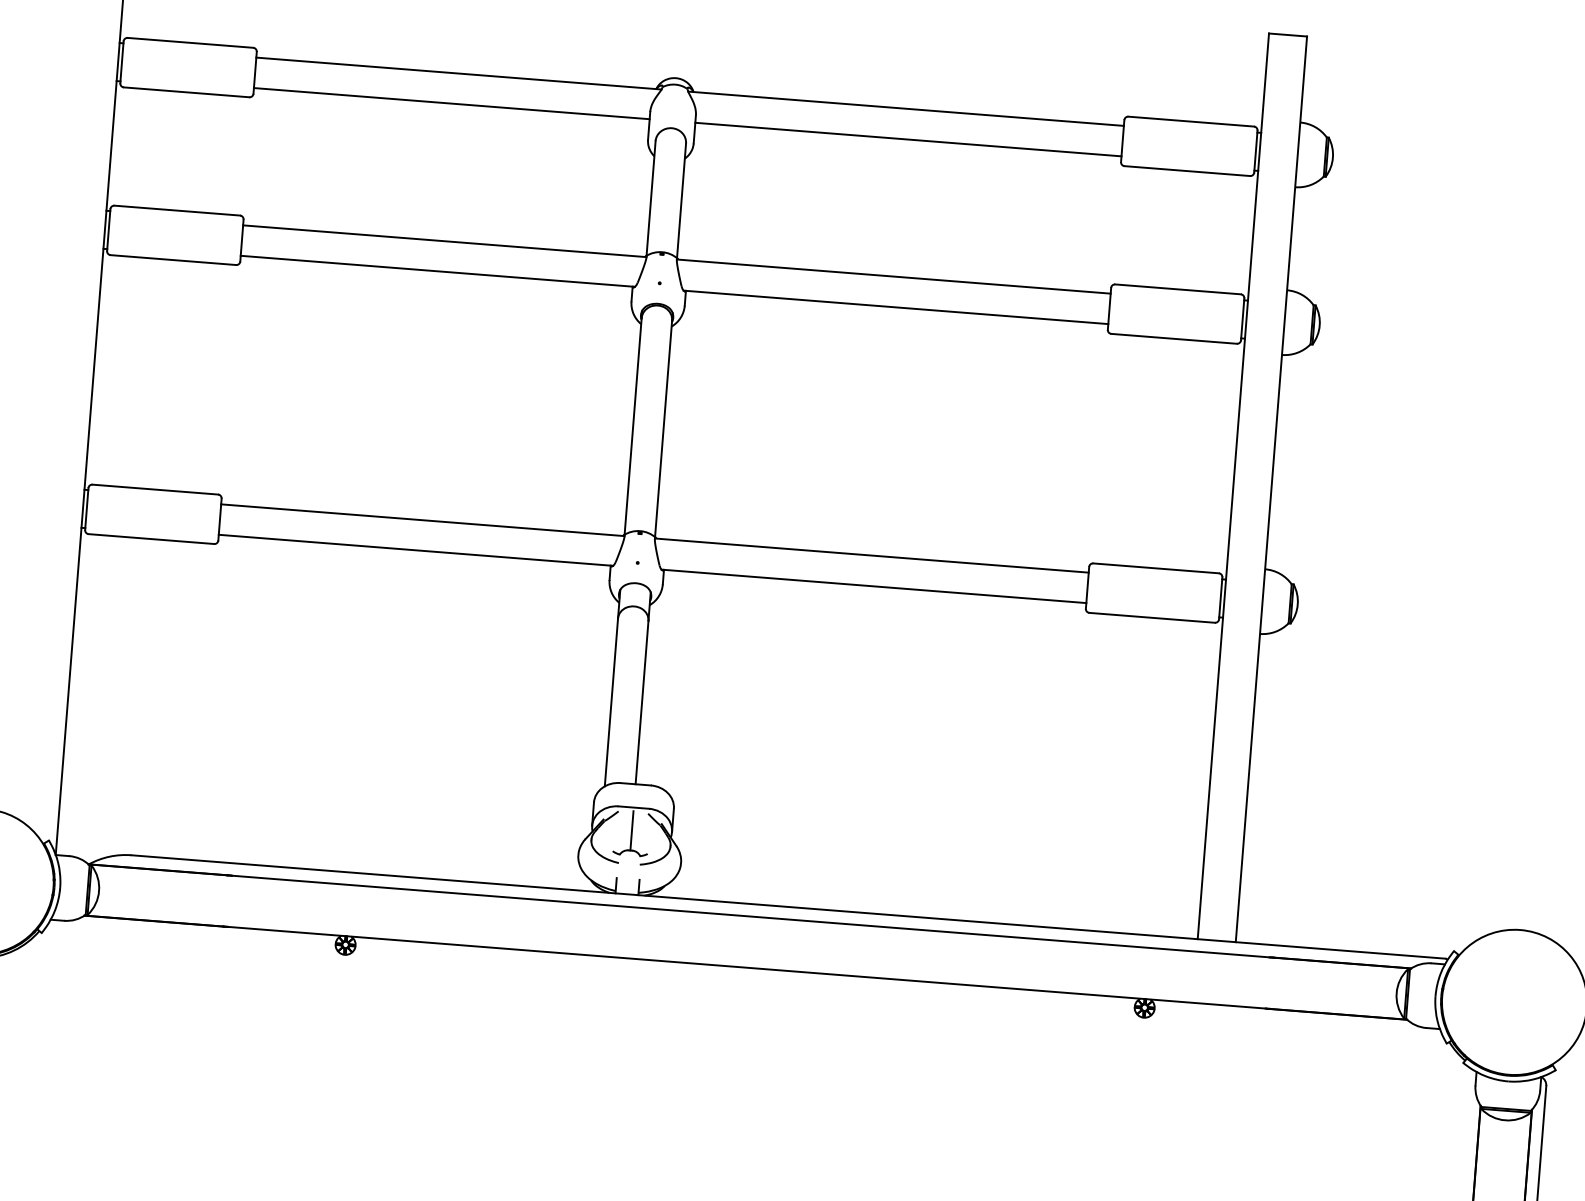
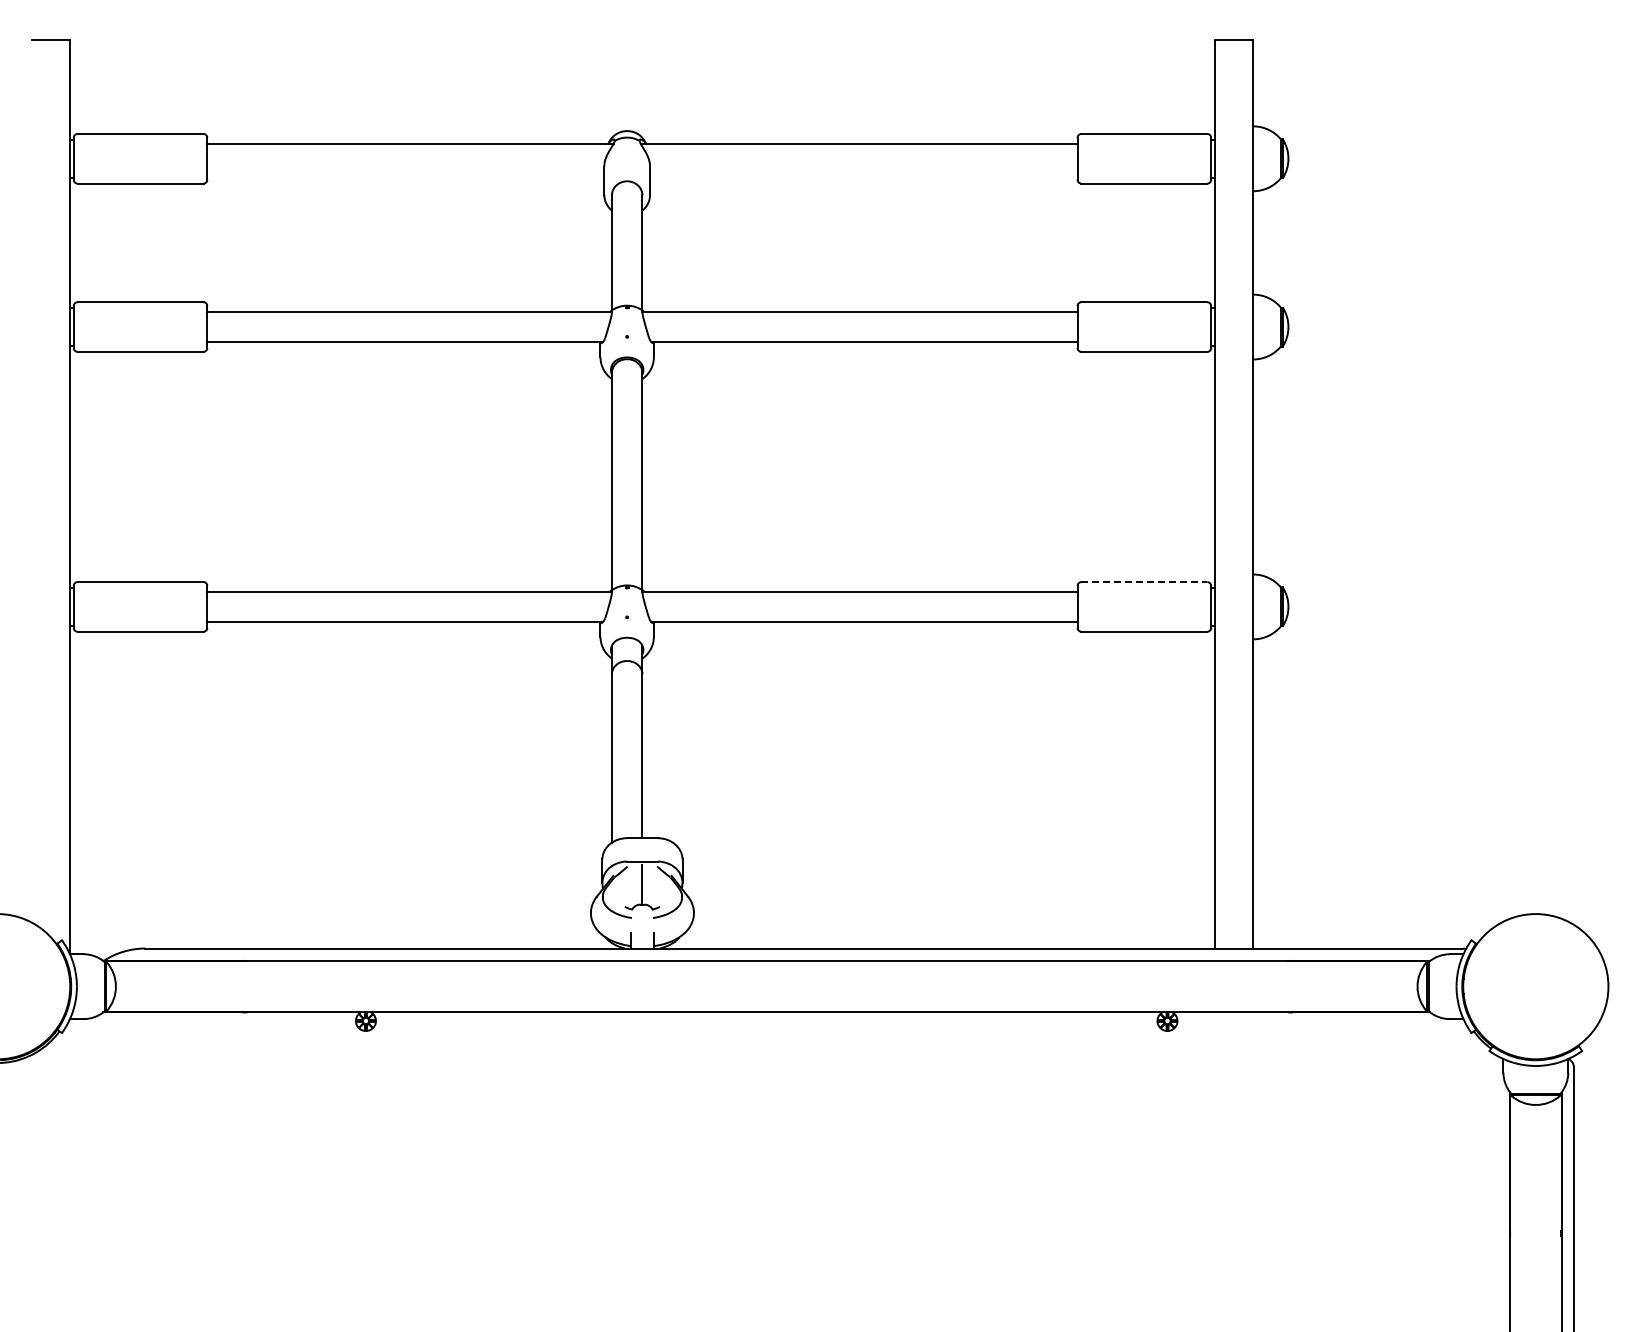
line: (451, 104) -> (405, 174), removed
line: (908, 139) -> (863, 174), removed
line: (1156, 568) -> (1144, 582), solid -> dashed

